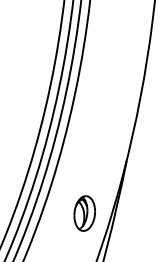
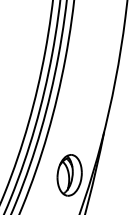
part: (84, 213) -> (69, 175), size x1.43

